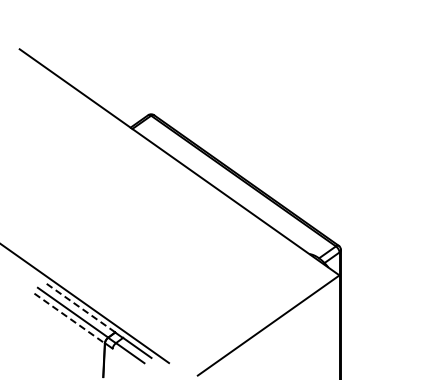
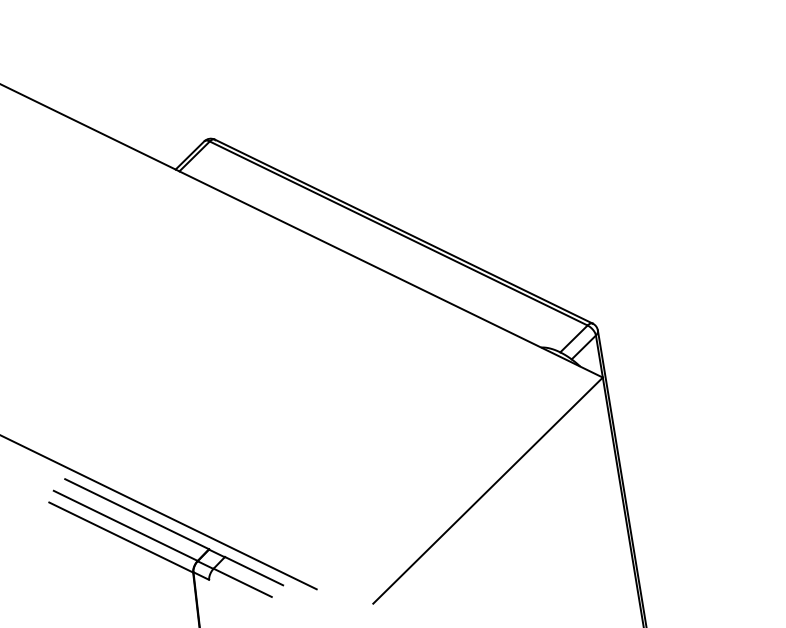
line: (79, 307) -> (135, 514), dashed -> solid
line: (70, 318) -> (122, 537), dashed -> solid

